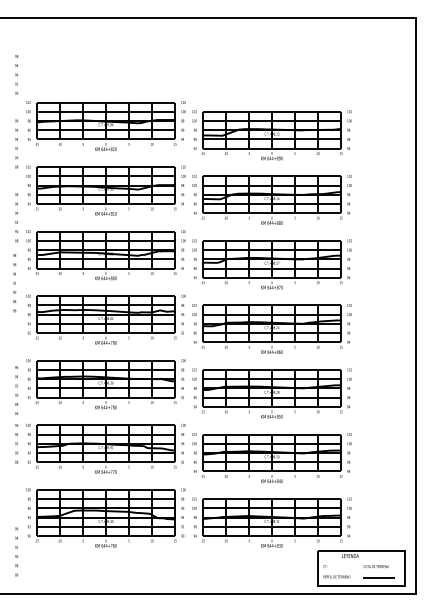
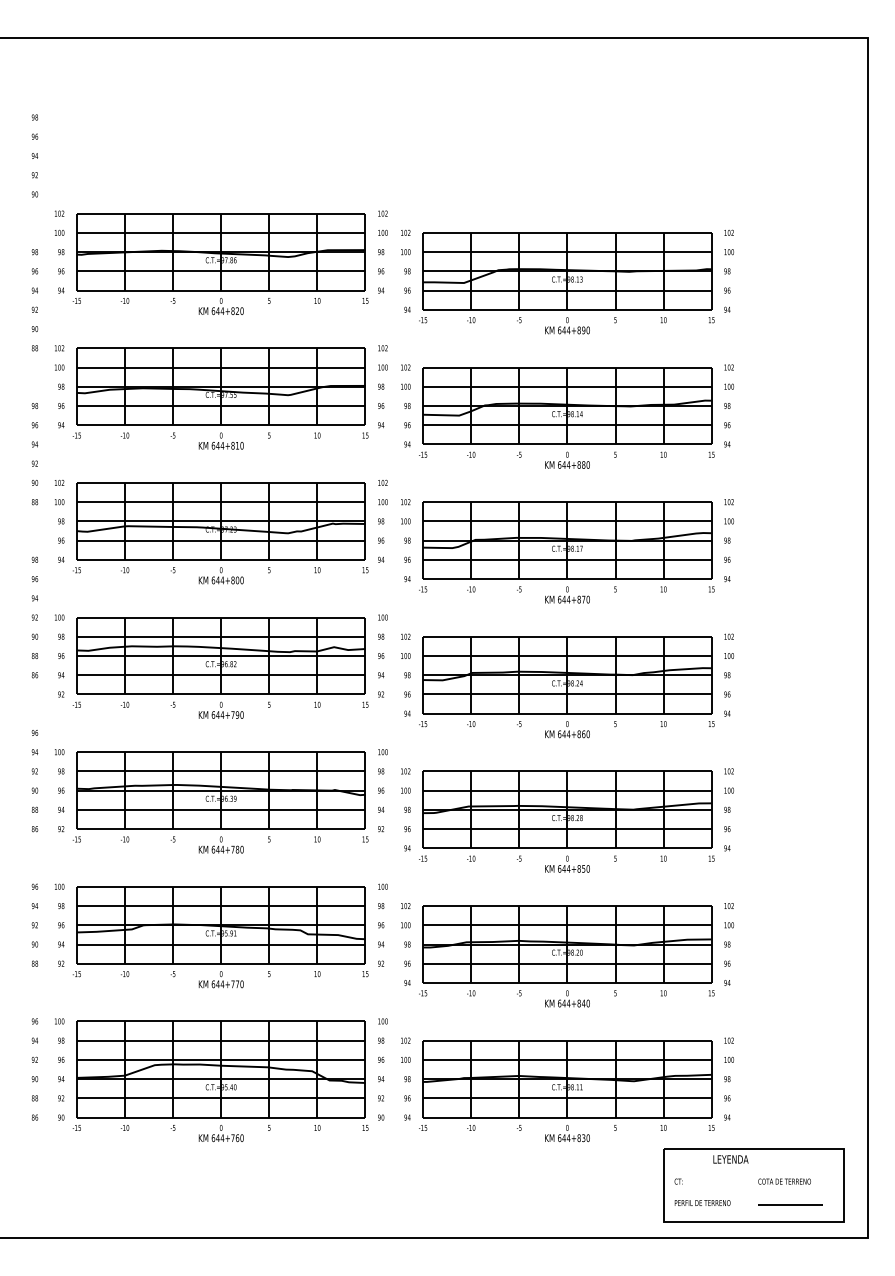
text: (14, 283) -> (34, 618), moved
text: (16, 390) -> (34, 780), moved
text: (16, 551) -> (34, 1068), moved

